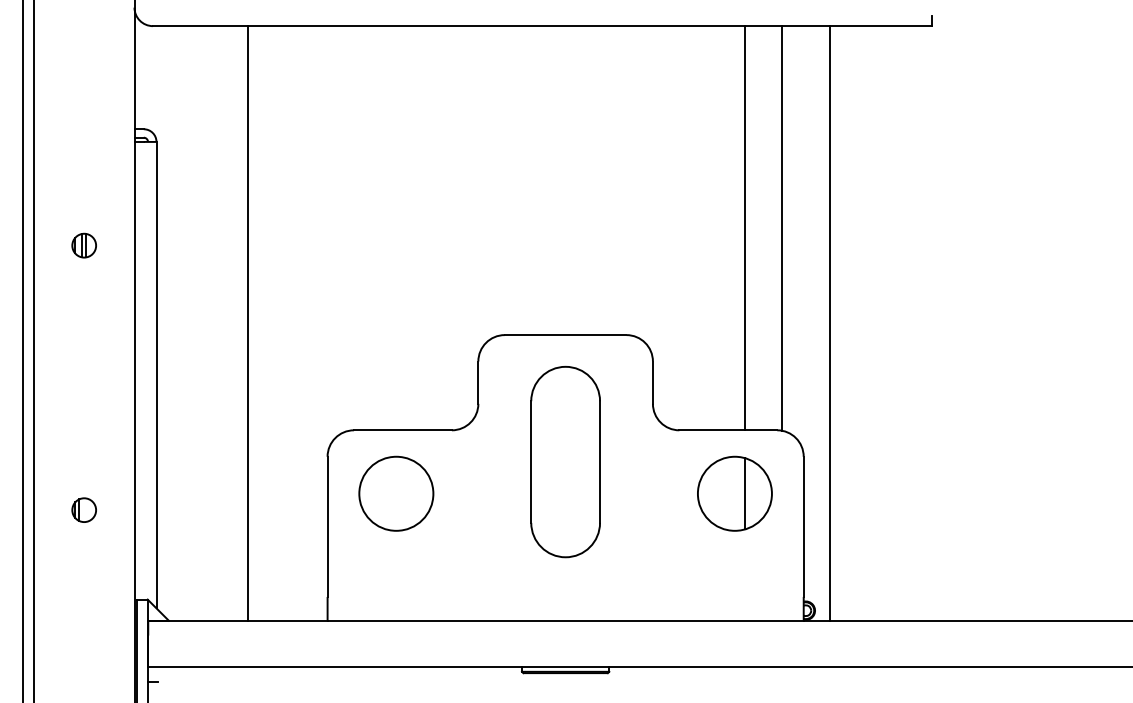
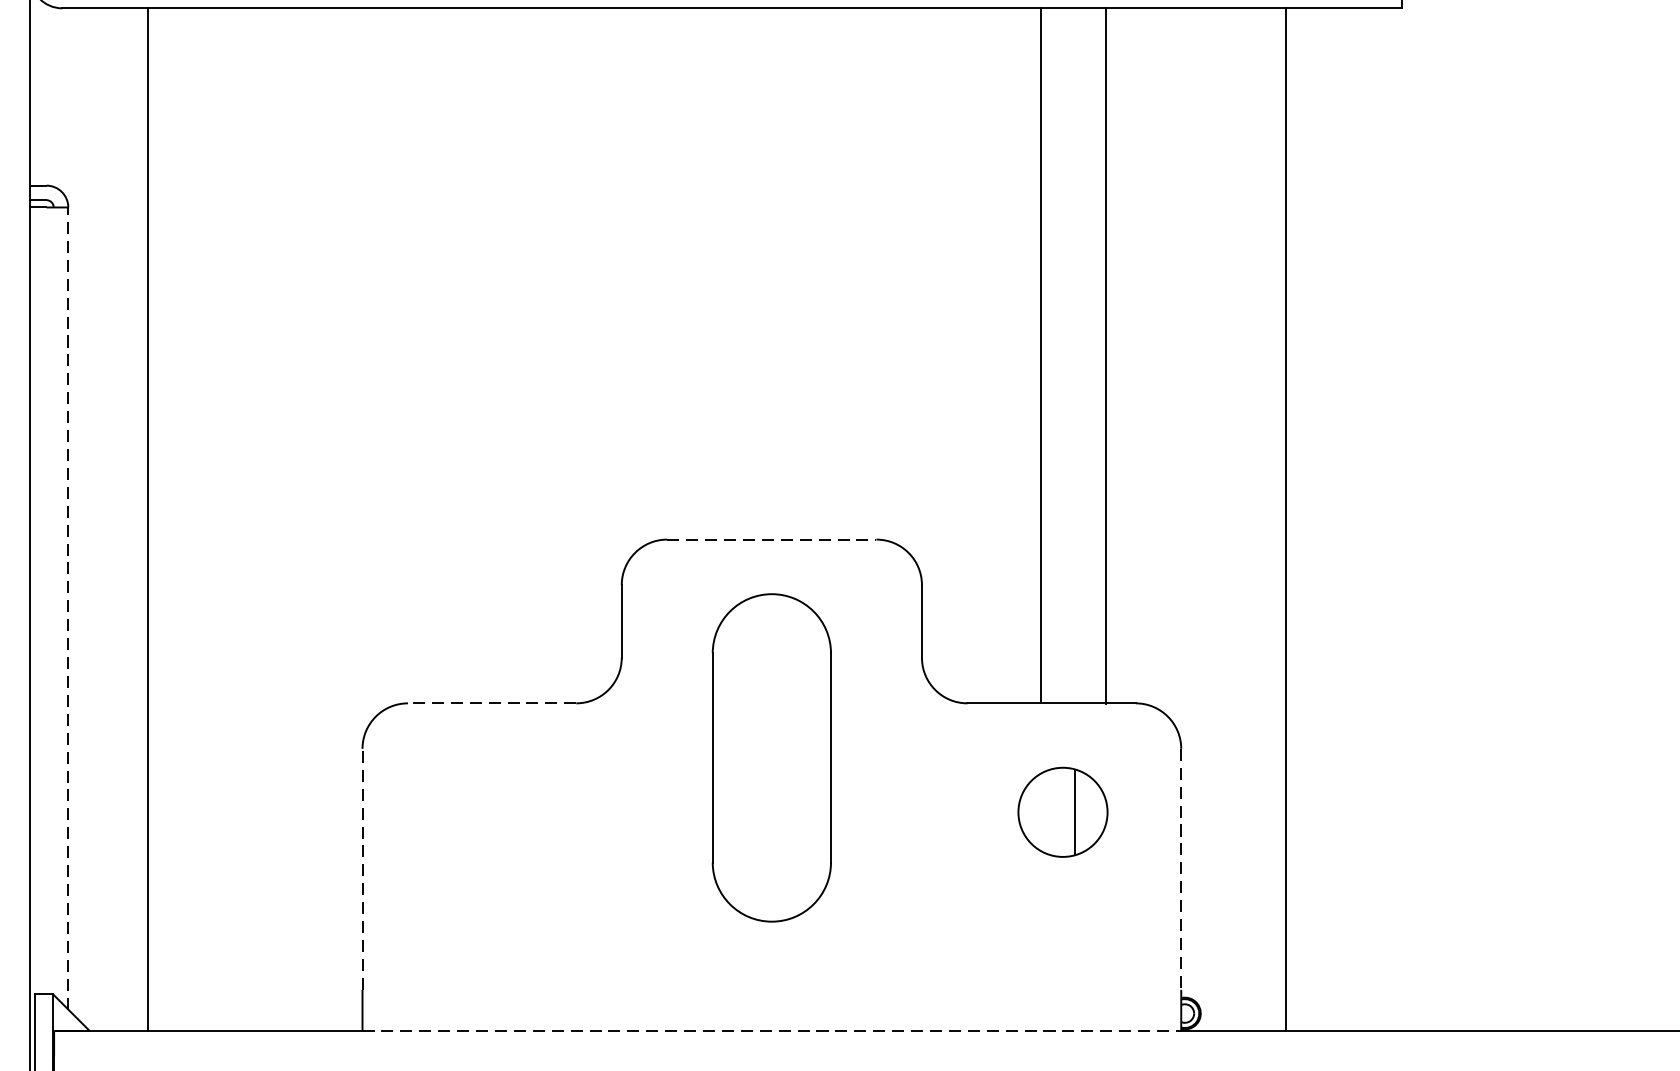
line: (744, 228) -> (1039, 356), moved
line: (782, 228) -> (1106, 356), moved
line: (247, 323) -> (147, 519), moved
line: (829, 323) -> (1285, 519), moved
line: (565, 335) -> (771, 540), solid -> dashed
line: (156, 374) -> (68, 607), solid -> dashed
line: (402, 430) -> (491, 703), solid -> dashed
circle: (396, 493) -> (480, 811), removed
part: (734, 493) -> (1062, 811), size x0.7
line: (327, 526) -> (362, 868), solid -> dashed
line: (803, 527) -> (1180, 870), solid -> dashed
line: (566, 620) -> (773, 1030), solid -> dashed

